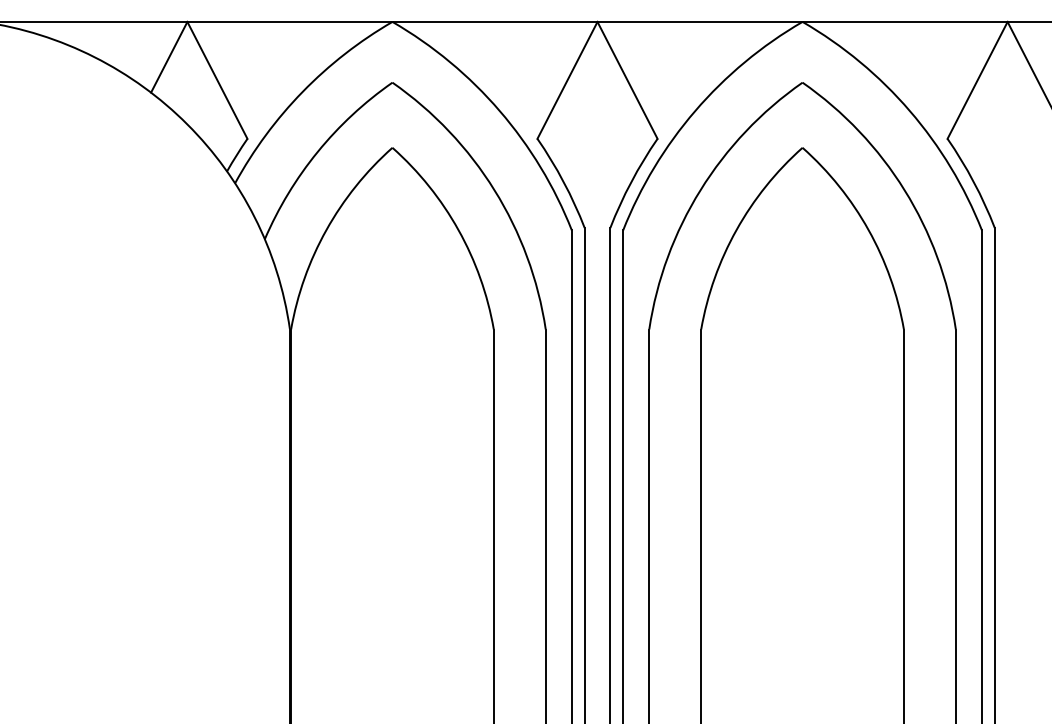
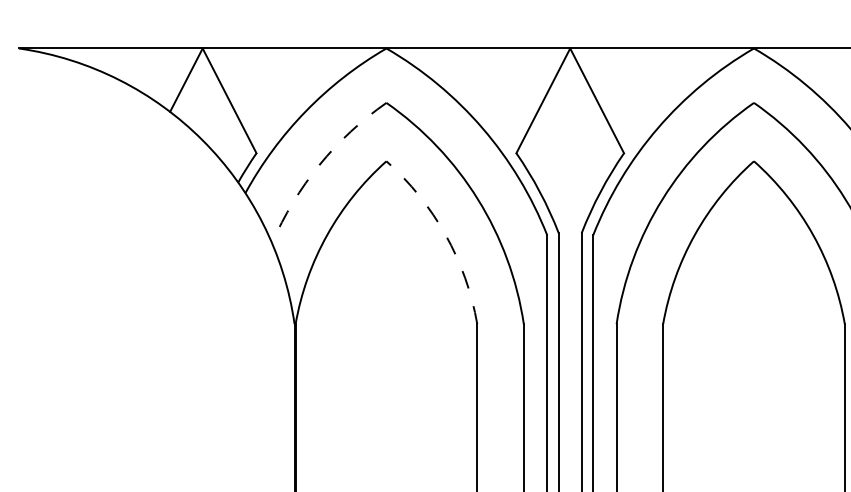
arc: (317, 152) -> (319, 165), solid -> dashed
arc: (458, 230) -> (445, 235), solid -> dashed

